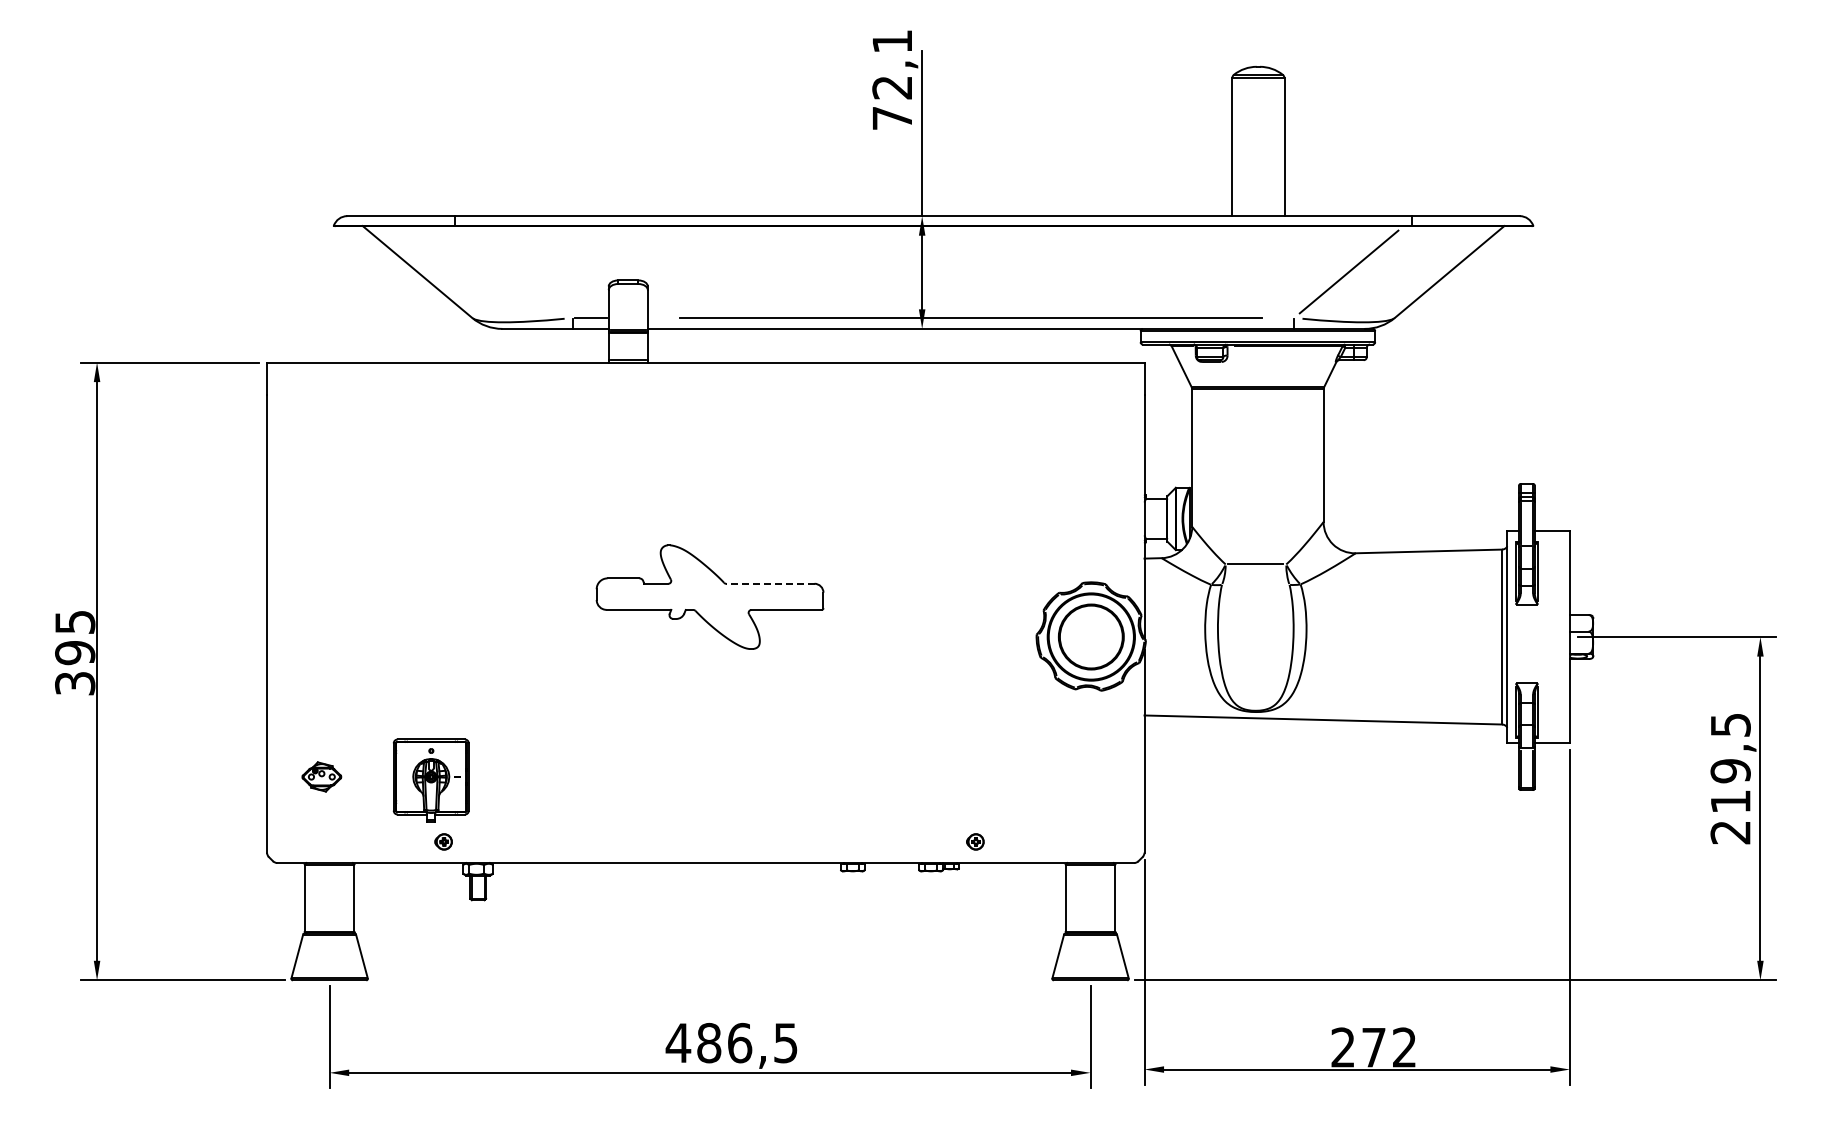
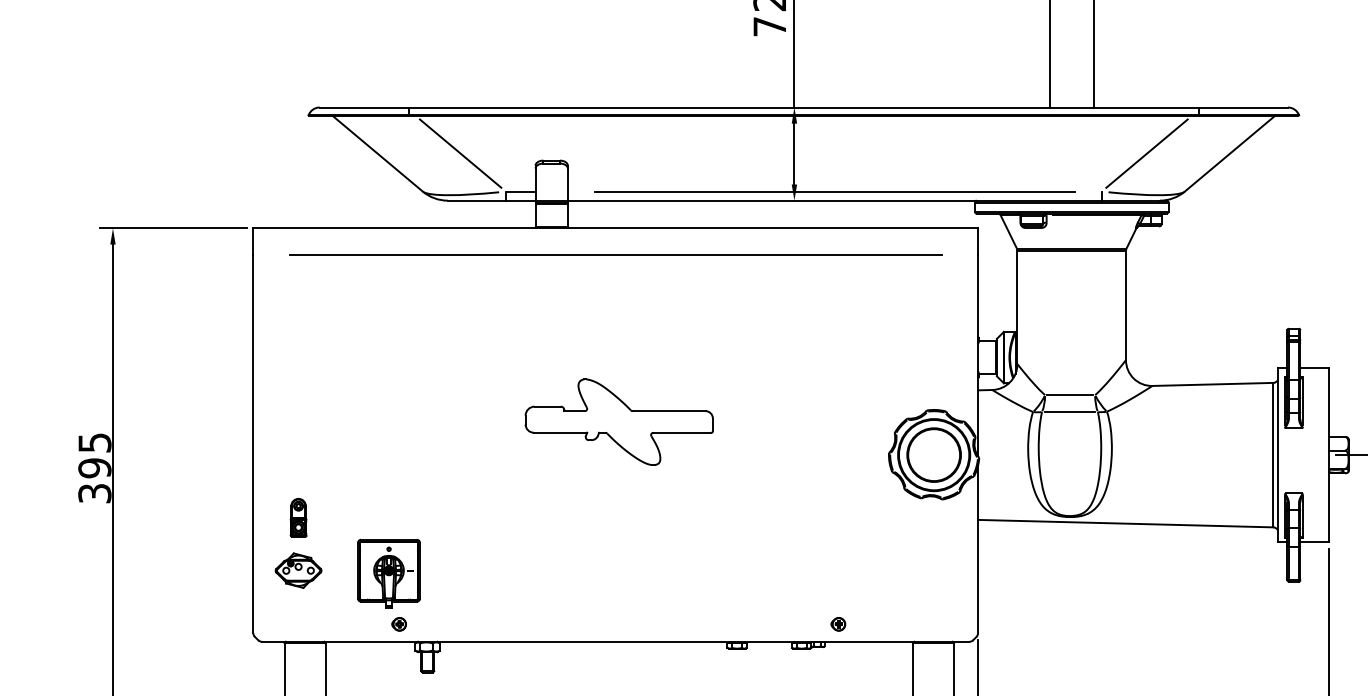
line: (517, 271) -> (460, 153), added
line: (705, 395) -> (615, 255), added
line: (769, 583) -> (668, 410), dashed -> solid
line: (1255, 584) -> (1069, 411), added
part: (321, 712) -> (298, 517), added
part: (321, 776) -> (298, 570), size x1.43

